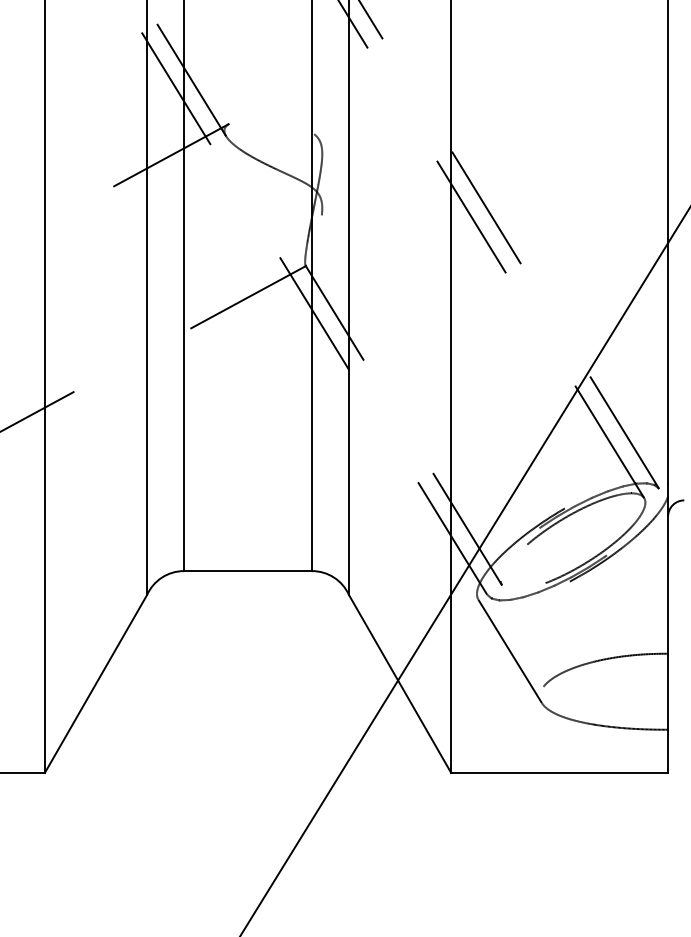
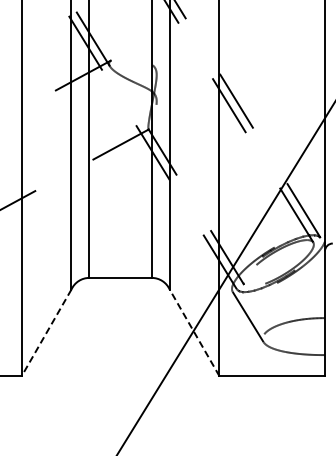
line: (95, 683) -> (46, 332), solid -> dashed
line: (399, 683) -> (194, 332), solid -> dashed

